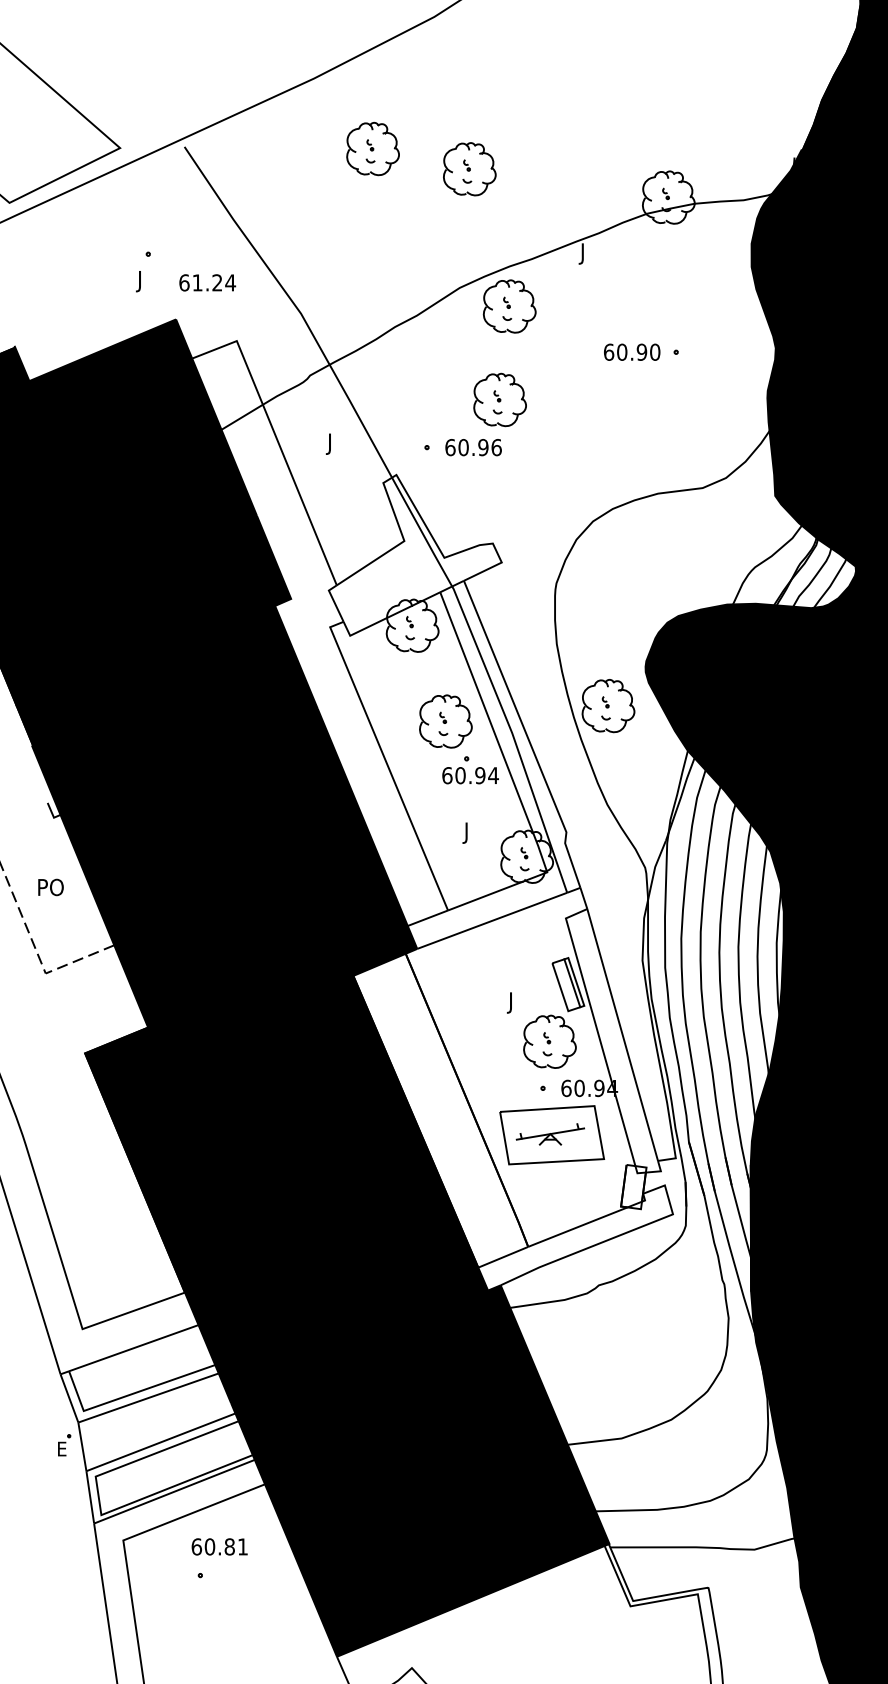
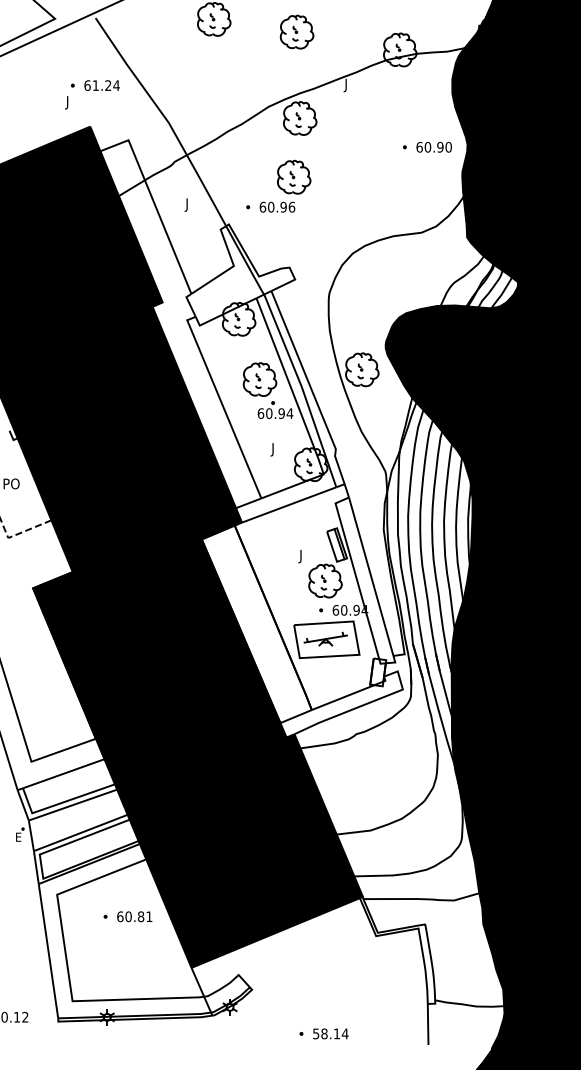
part: (468, 168) -> (296, 31), moved
text: (206, 282) -> (101, 85), moved
text: (631, 351) -> (433, 146), moved
text: (219, 1546) -> (134, 916), moved

